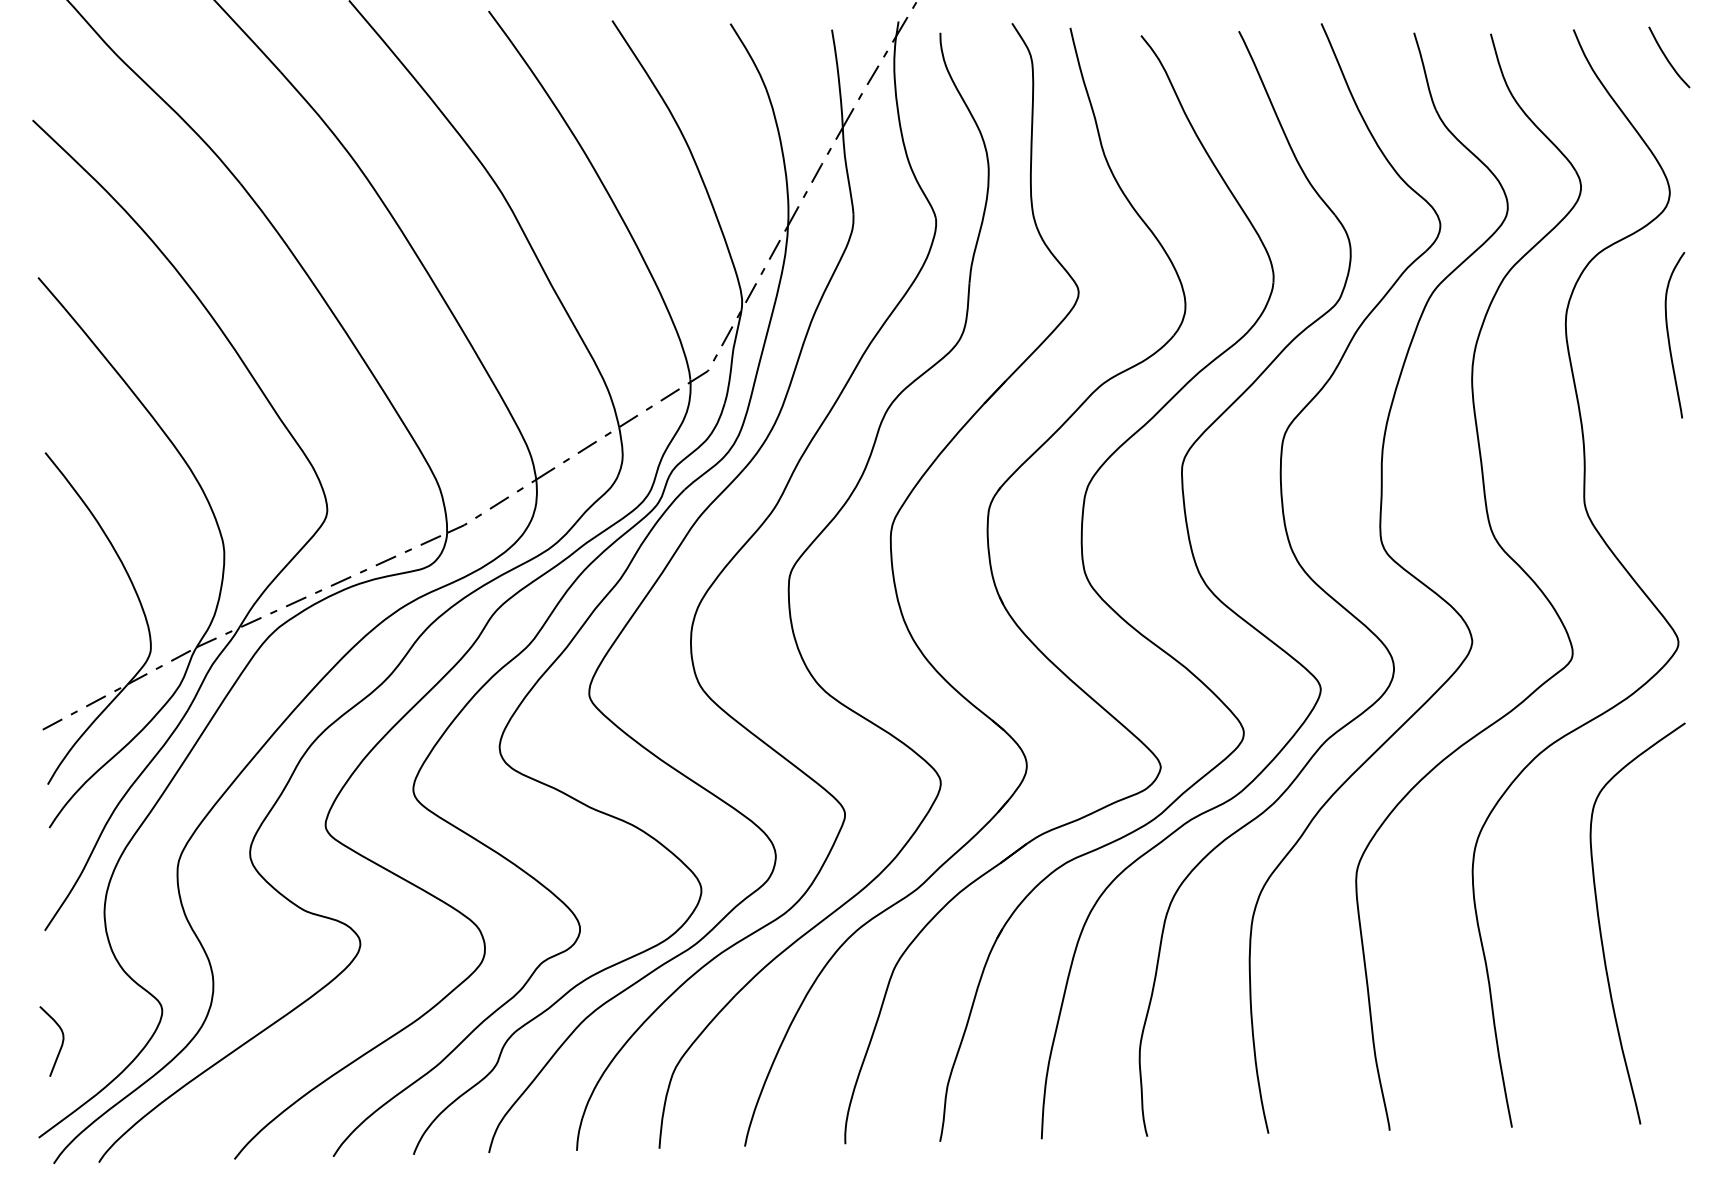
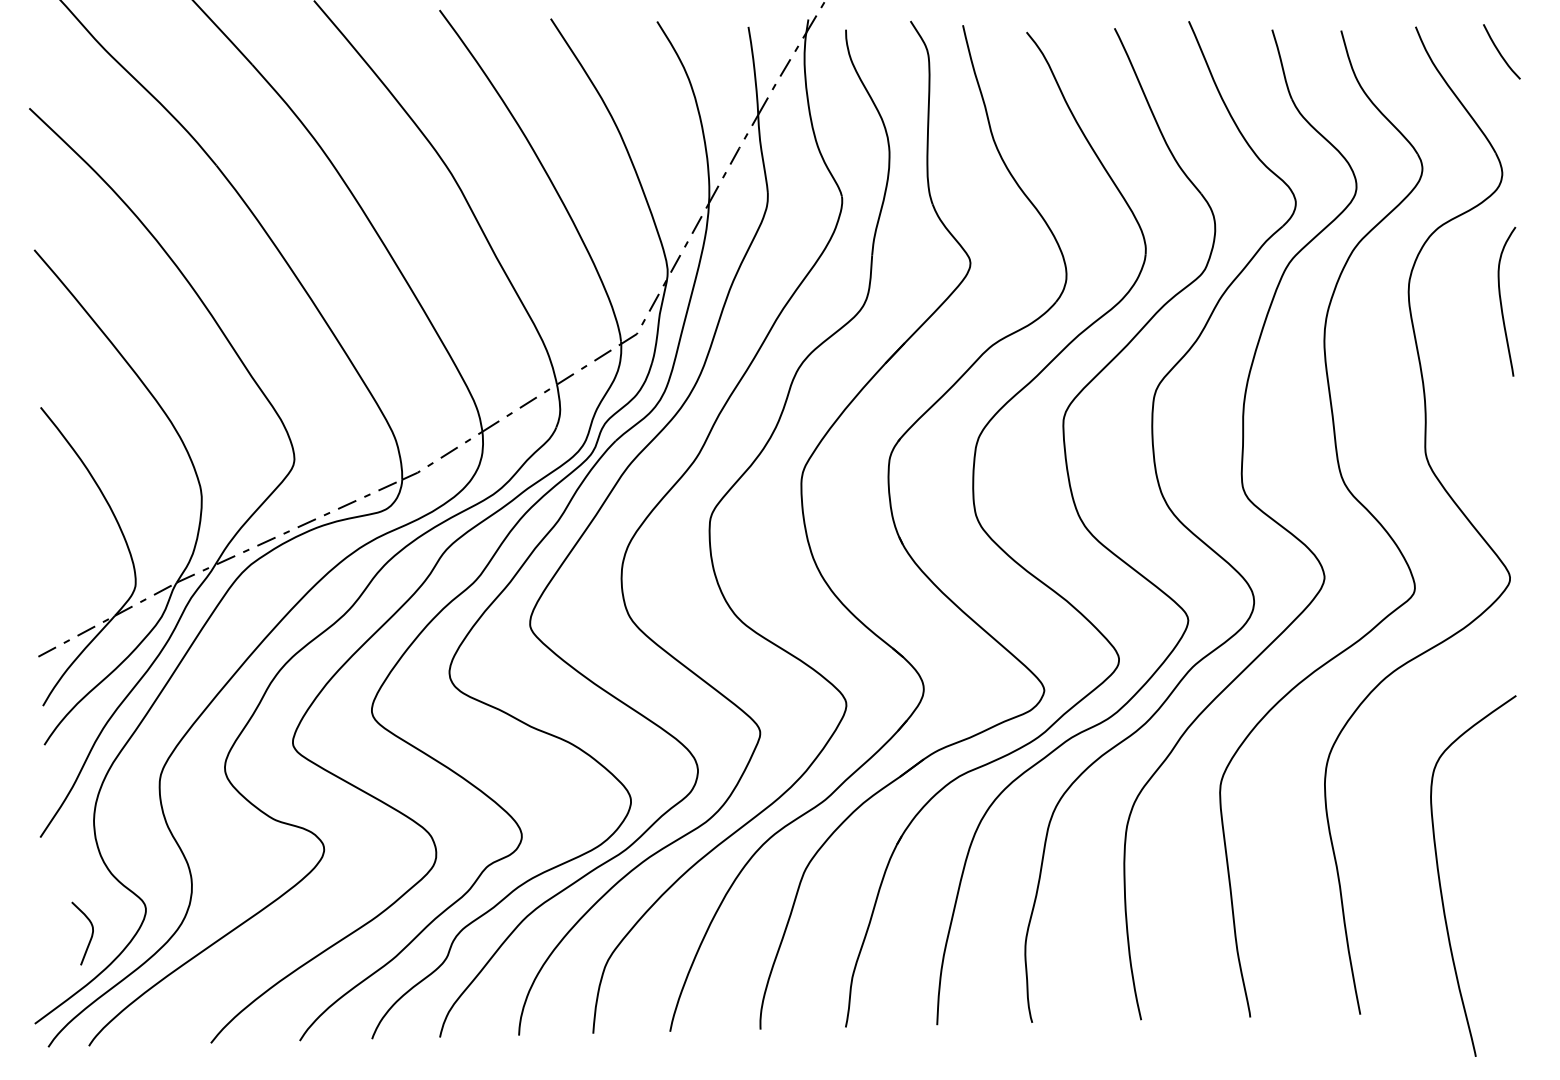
curve: (1601, 930) -> (1440, 882), moved
curve: (61, 1043) -> (91, 935), moved

